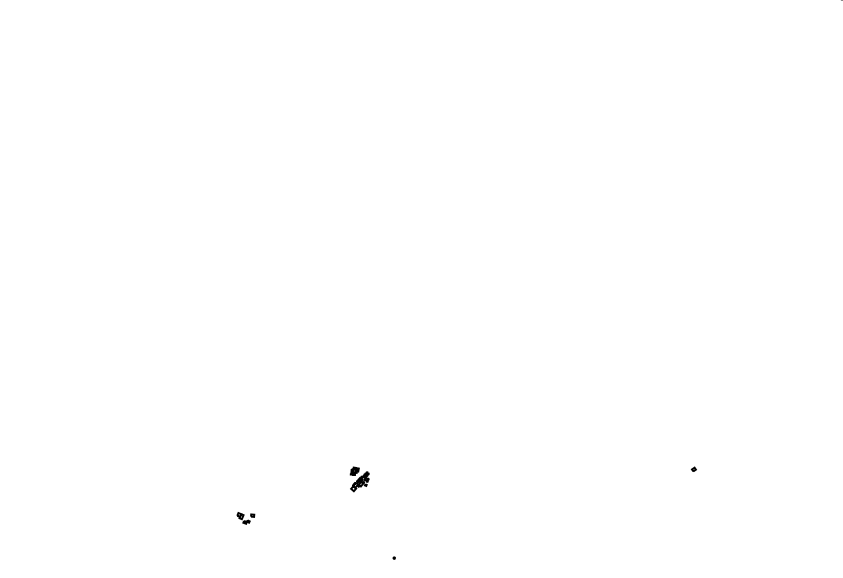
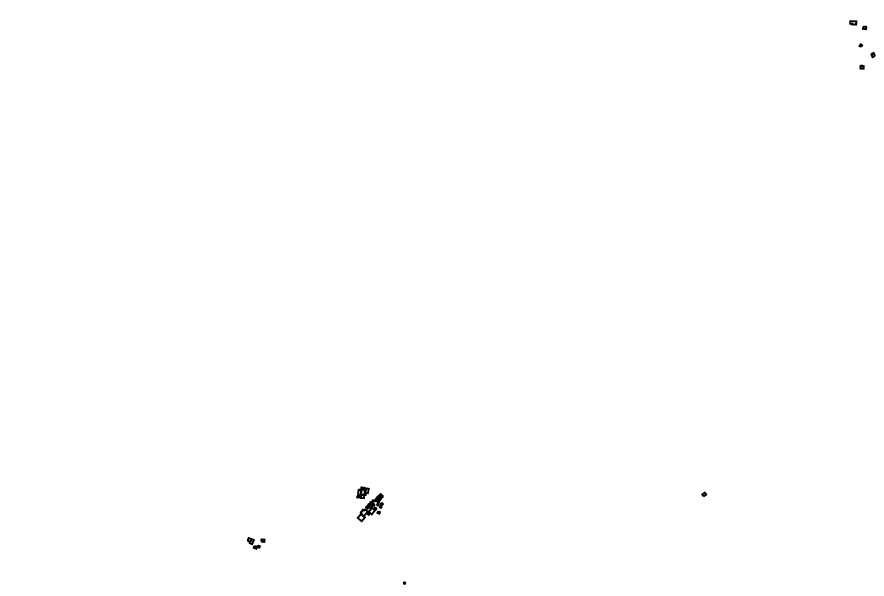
part: (359, 479) -> (369, 504), size x1.43

